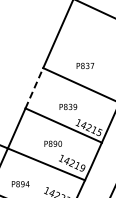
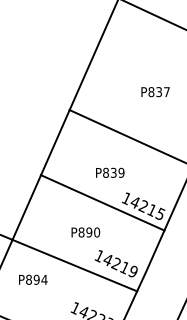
text: (85, 65) -> (155, 91), moved
line: (34, 87) -> (55, 141), dashed -> solid
text: (20, 184) -> (32, 280), moved

